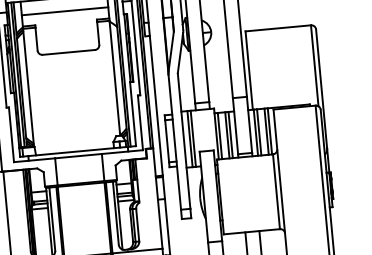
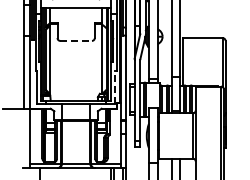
line: (65, 11) -> (76, 16), removed
line: (69, 51) -> (76, 40), solid -> dashed
line: (141, 123) -> (115, 87), solid -> dashed

